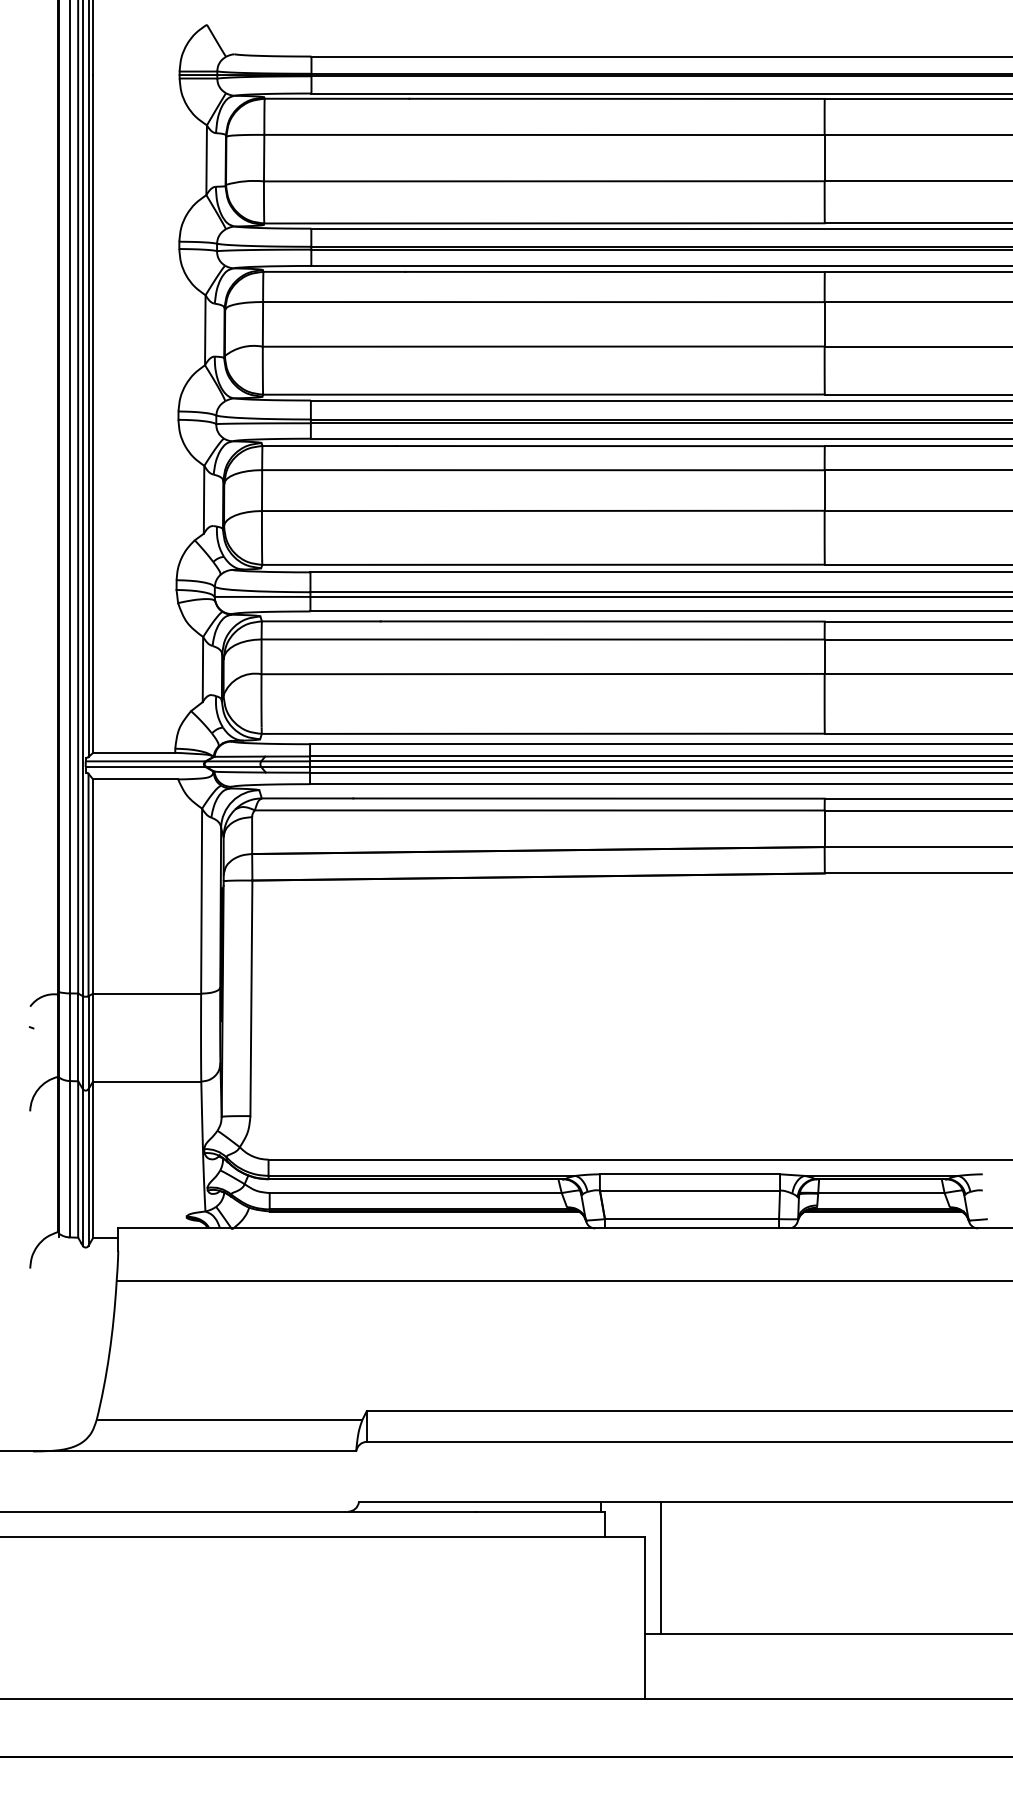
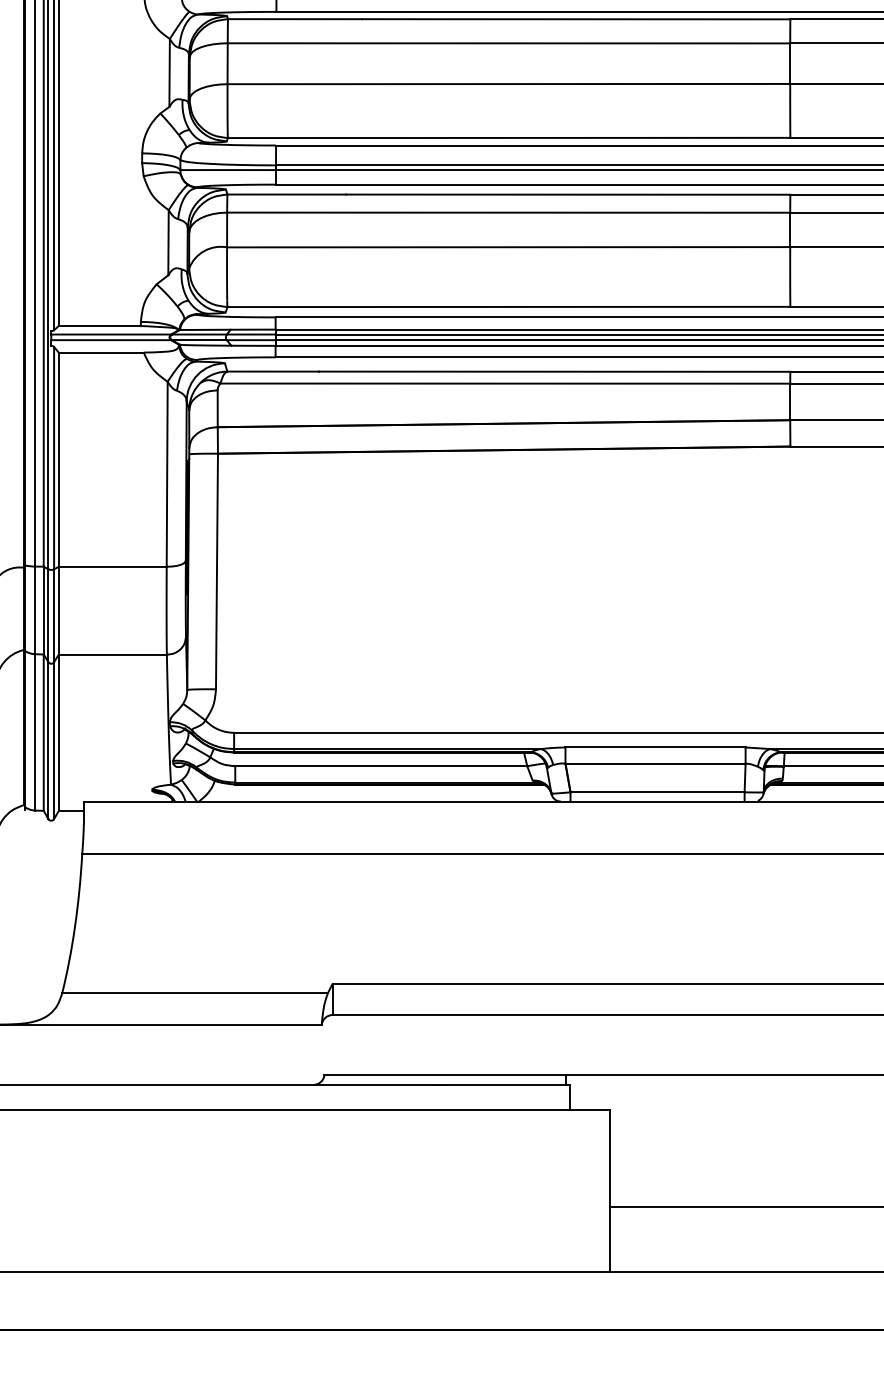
line: (661, 1568) -> (627, 1141), removed

